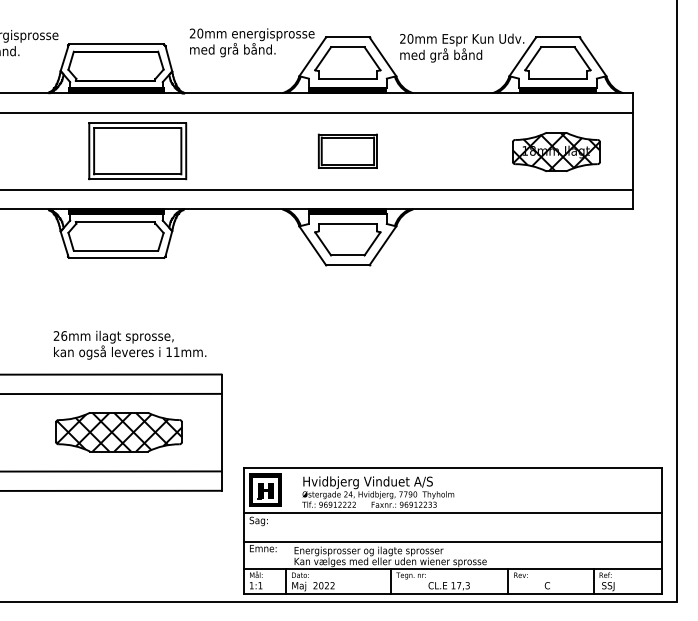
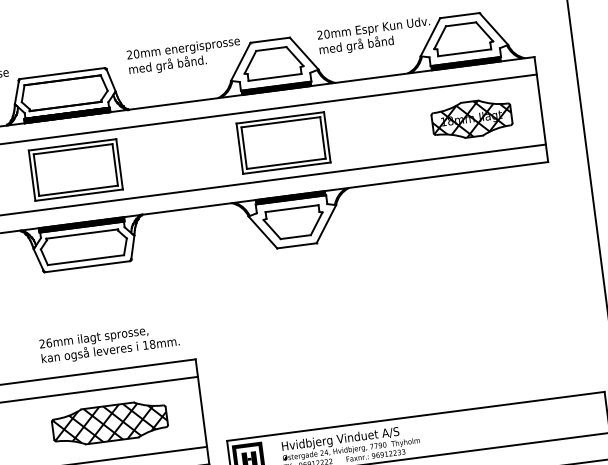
part: (137, 151) -> (75, 170), moved
part: (347, 151) -> (283, 143), size x1.67
text: (176, 352) -> (152, 344), 11mm. -> 18mm.

